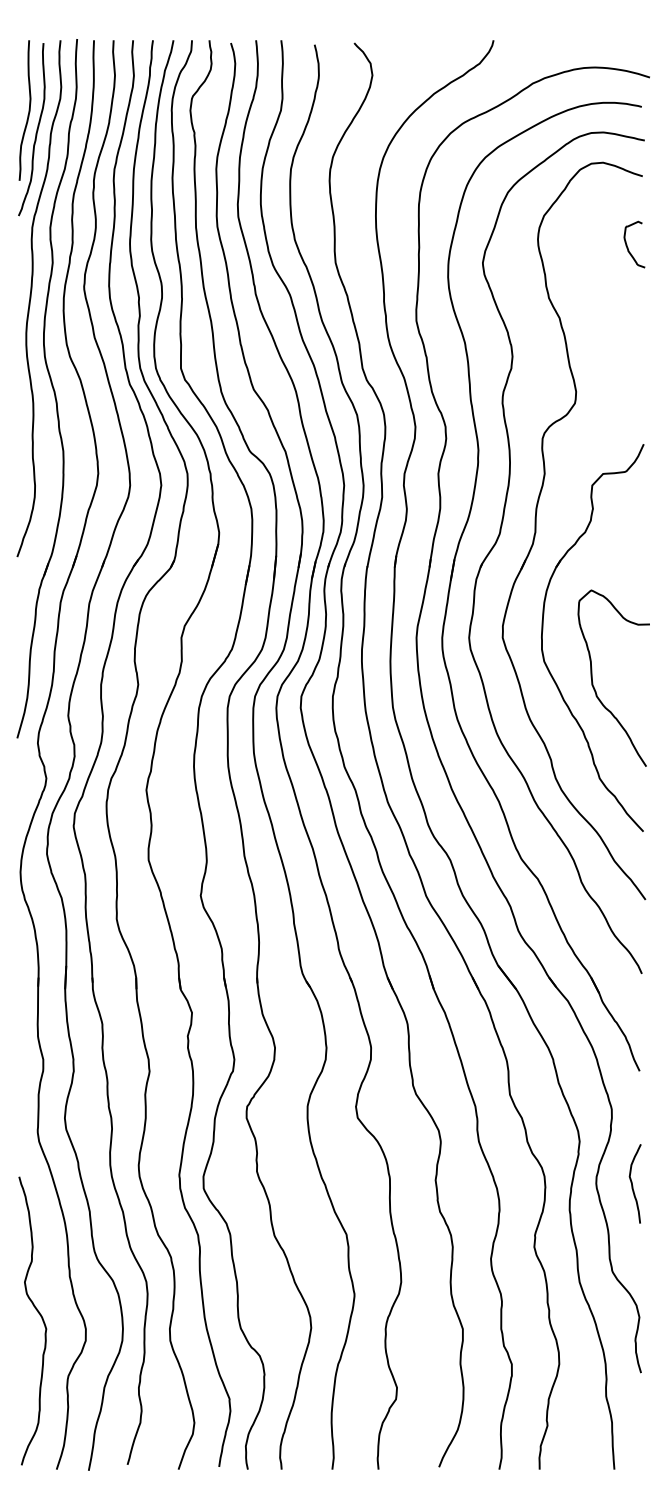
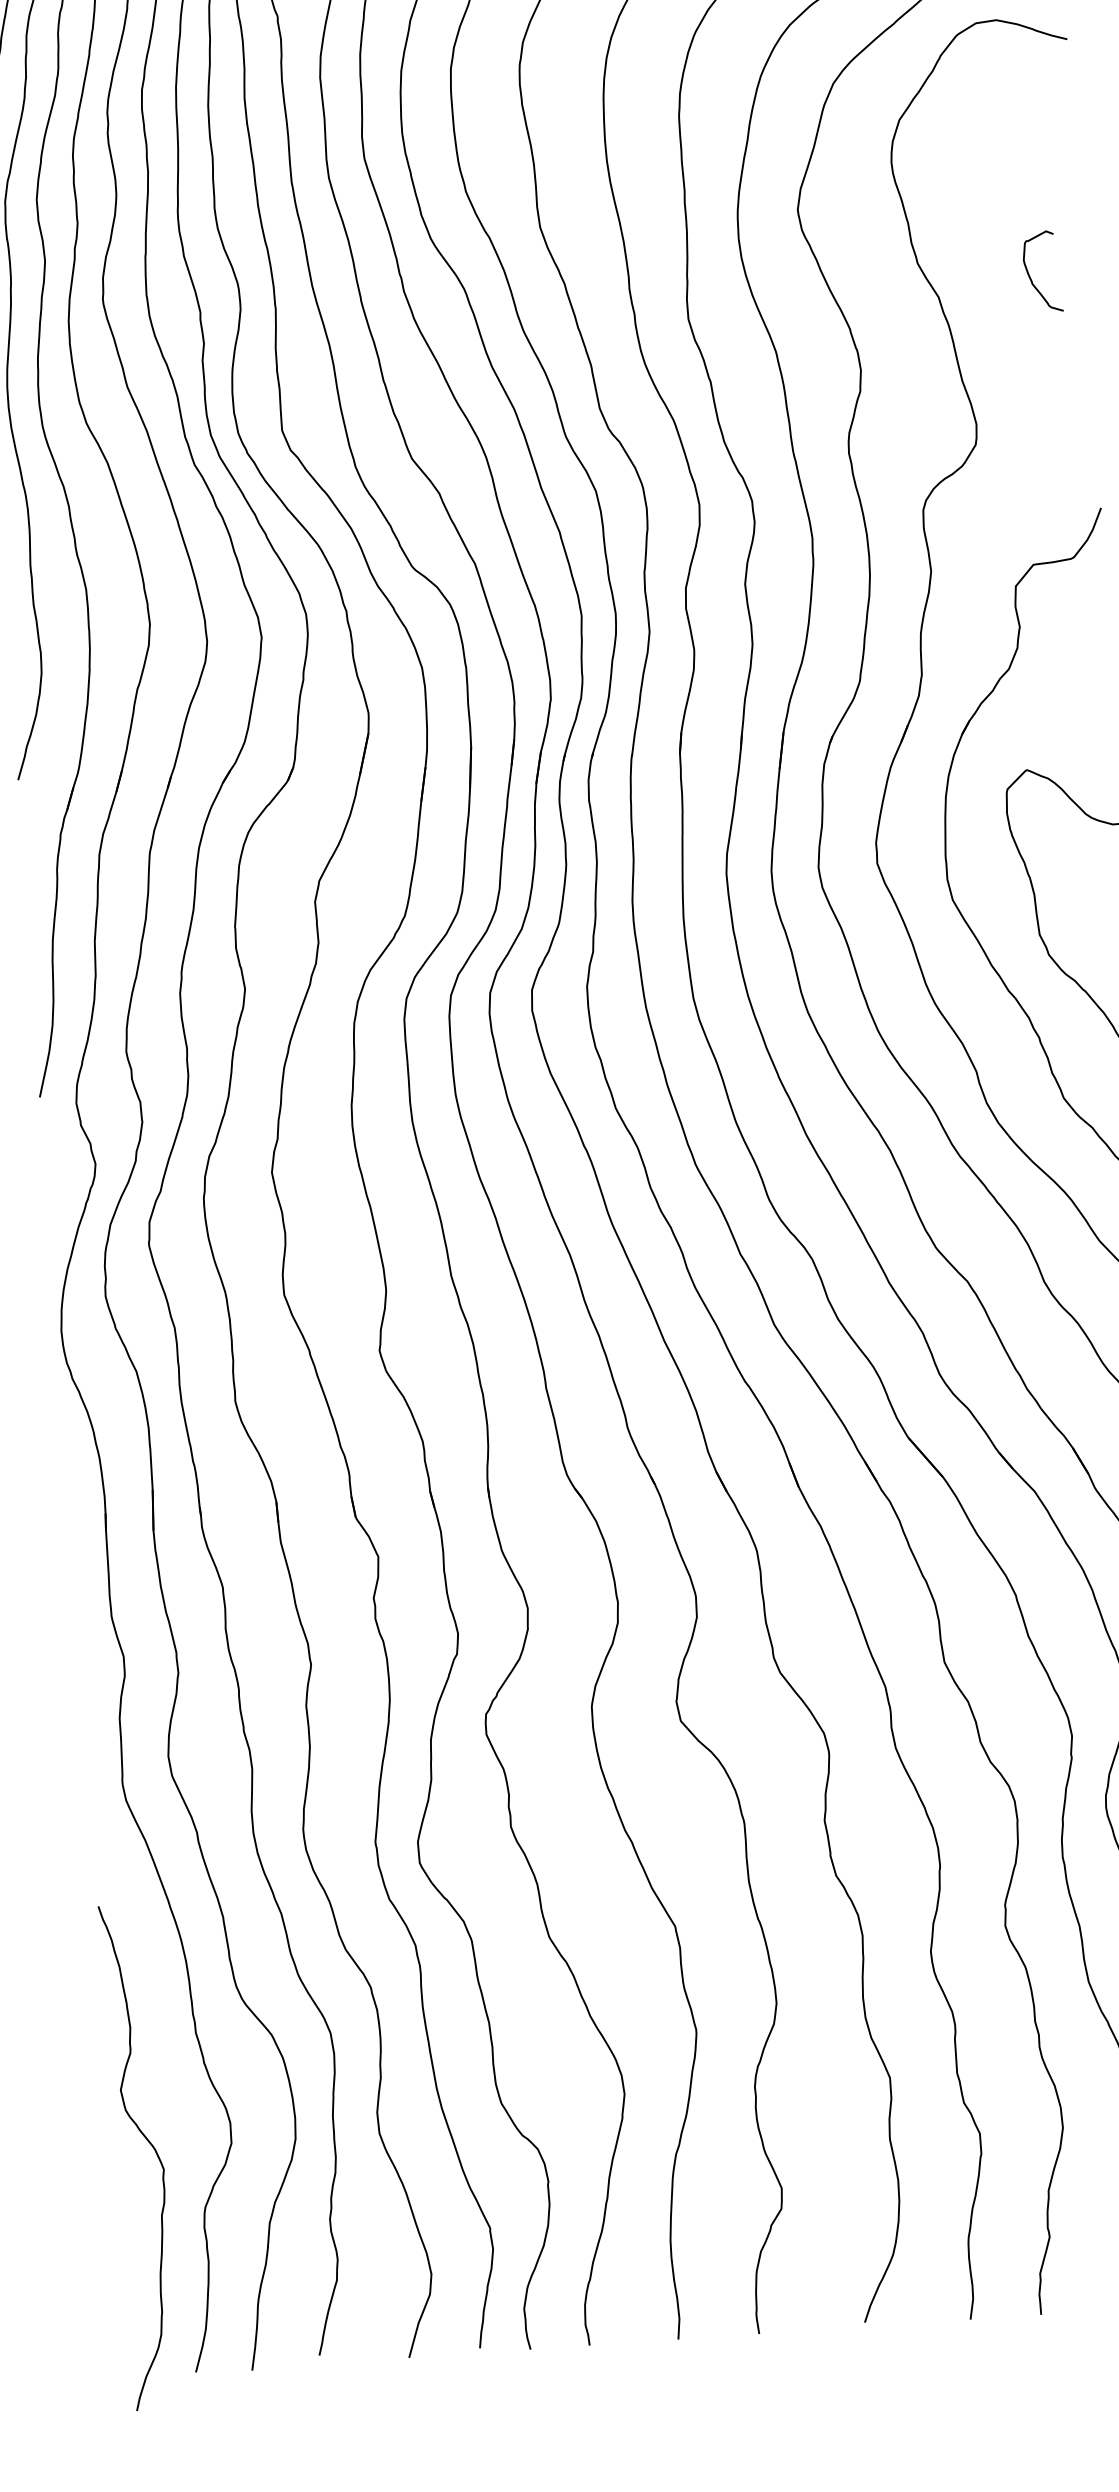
curve: (628, 247) -> (1032, 277), moved
curve: (39, 1315) -> (150, 2146), moved

